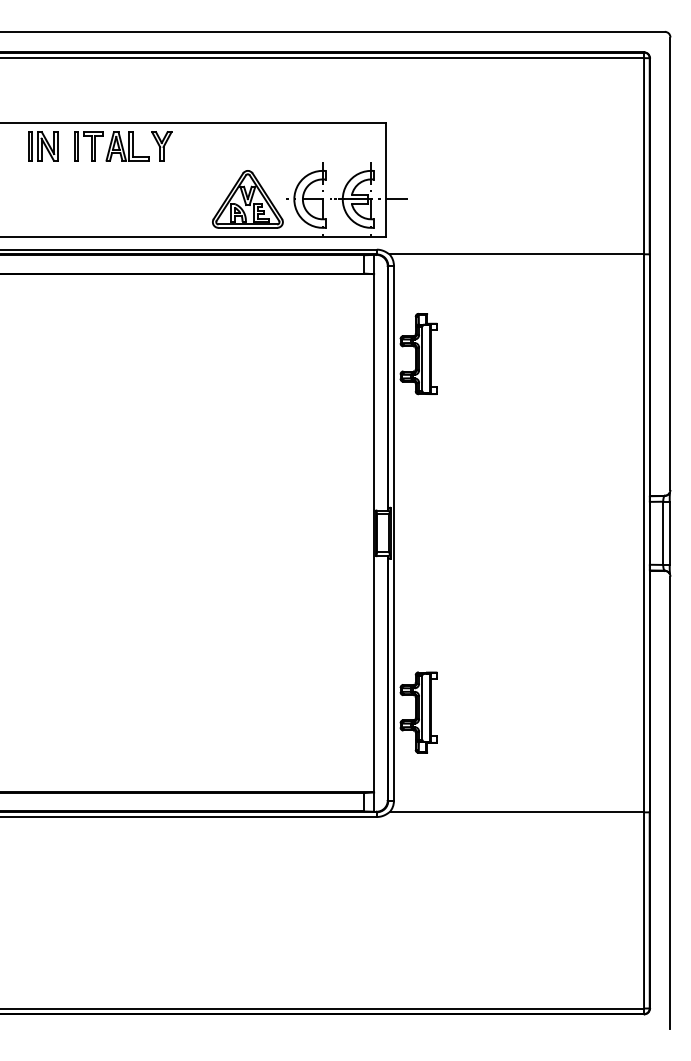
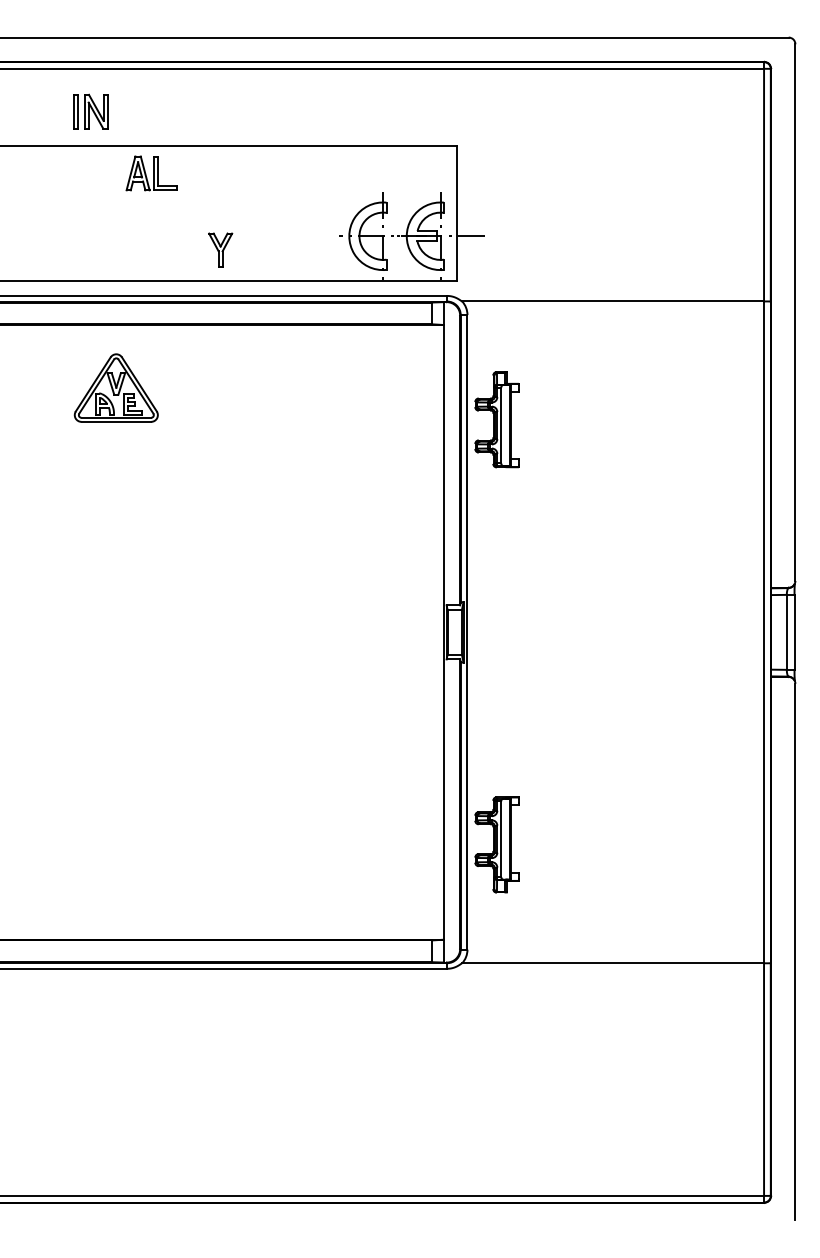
part: (43, 146) -> (90, 111), moved
part: (88, 146) -> (105, 173), removed
part: (161, 146) -> (220, 250), moved
part: (247, 199) -> (115, 388), moved

